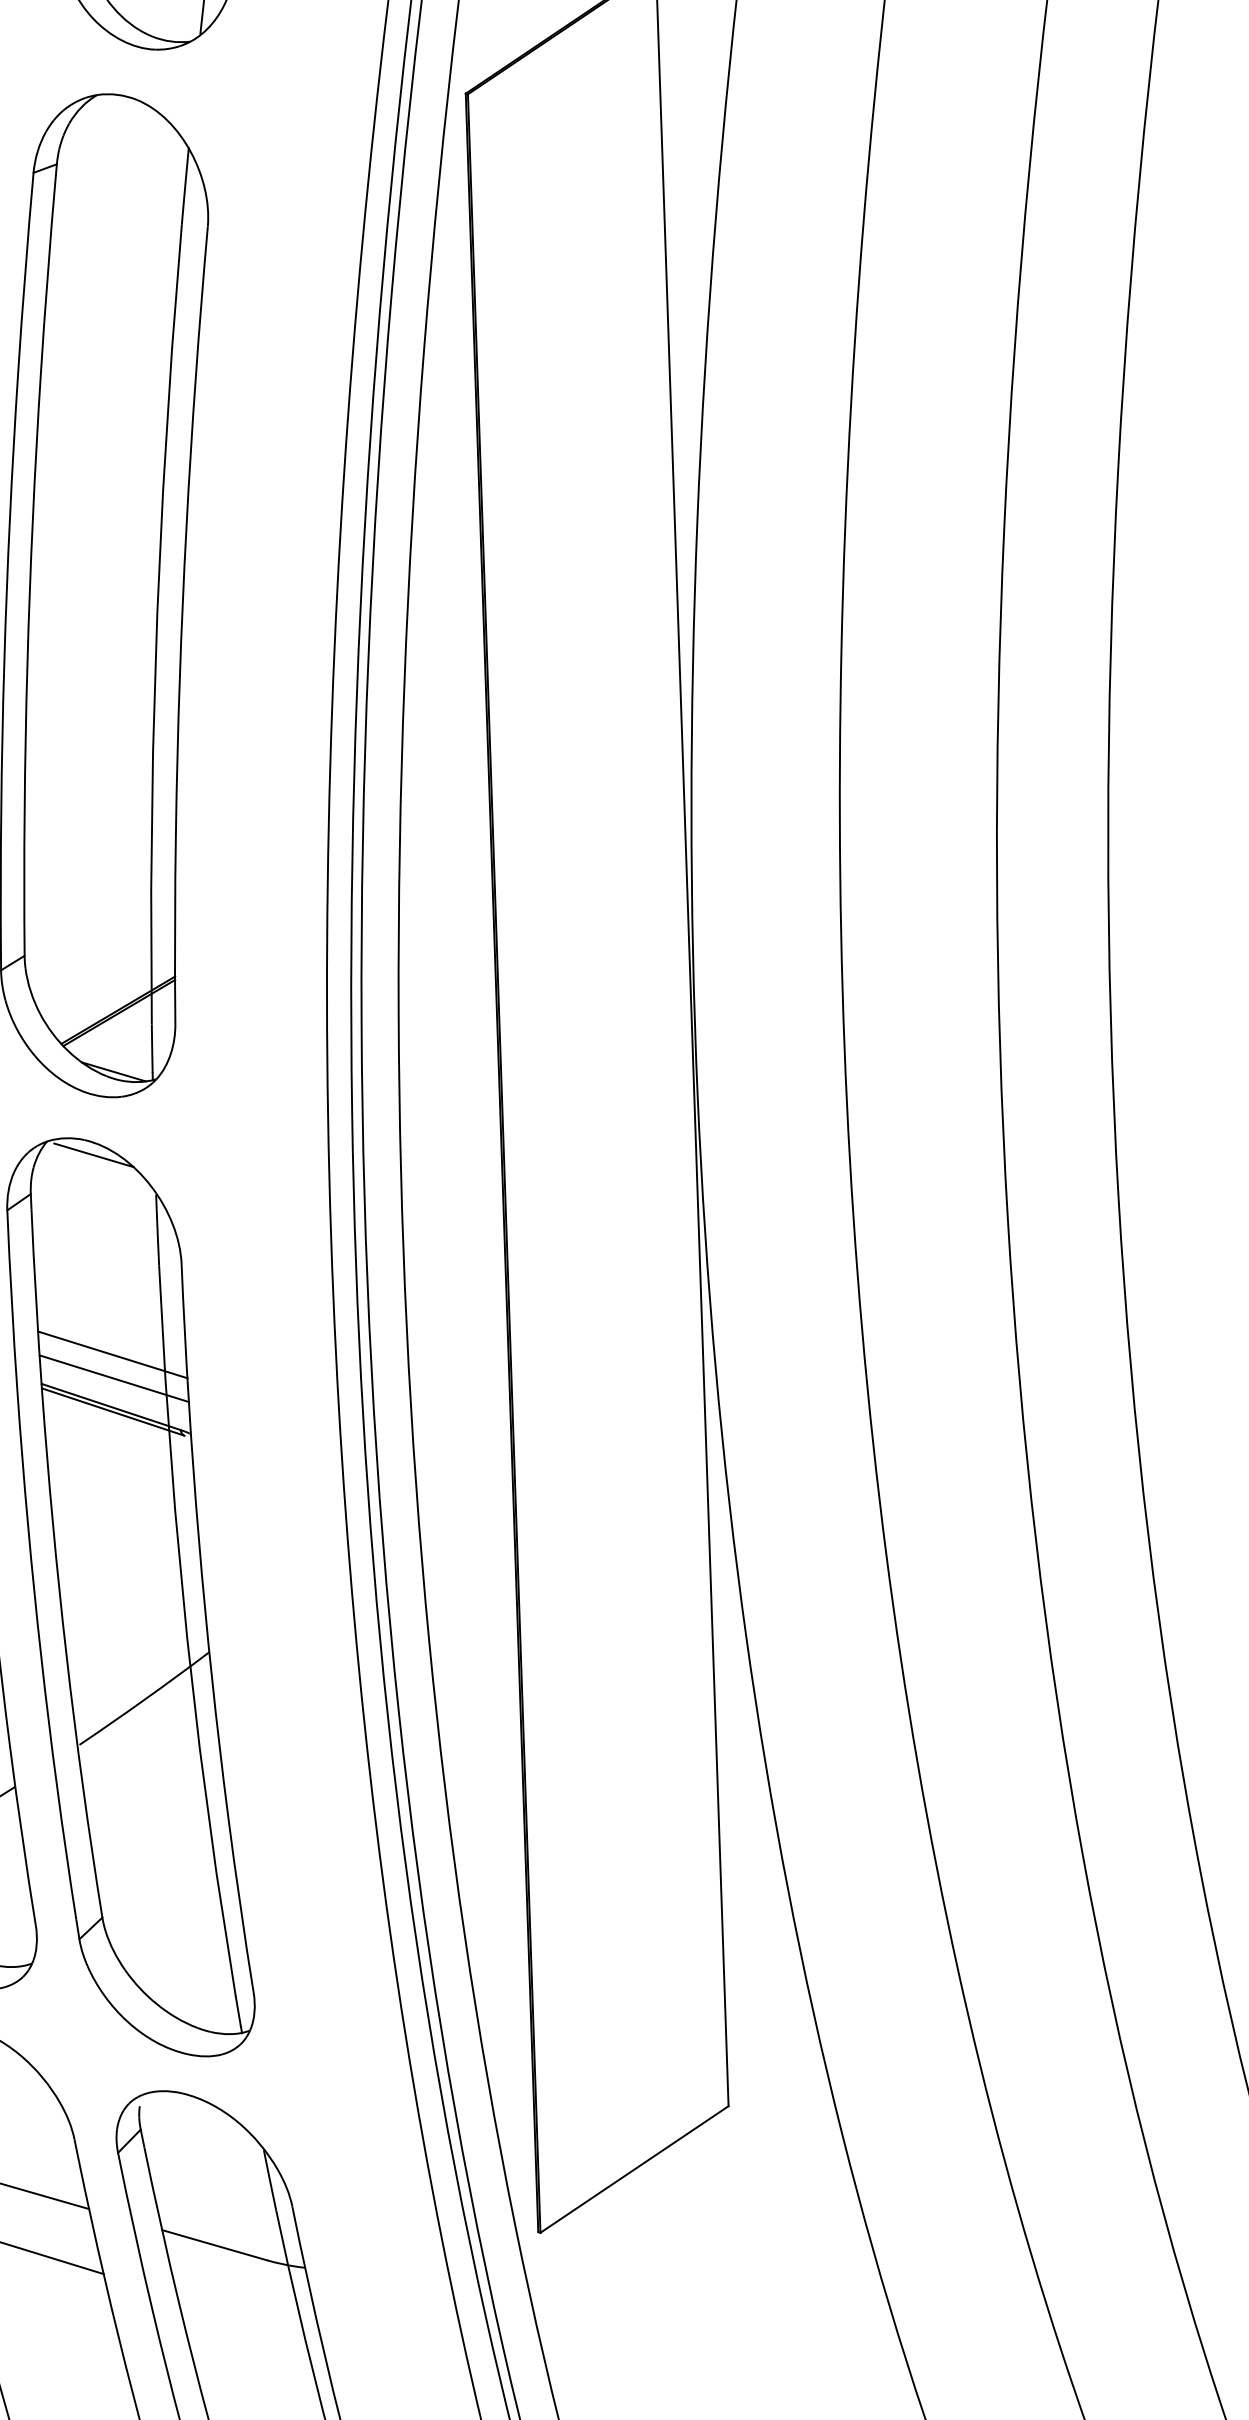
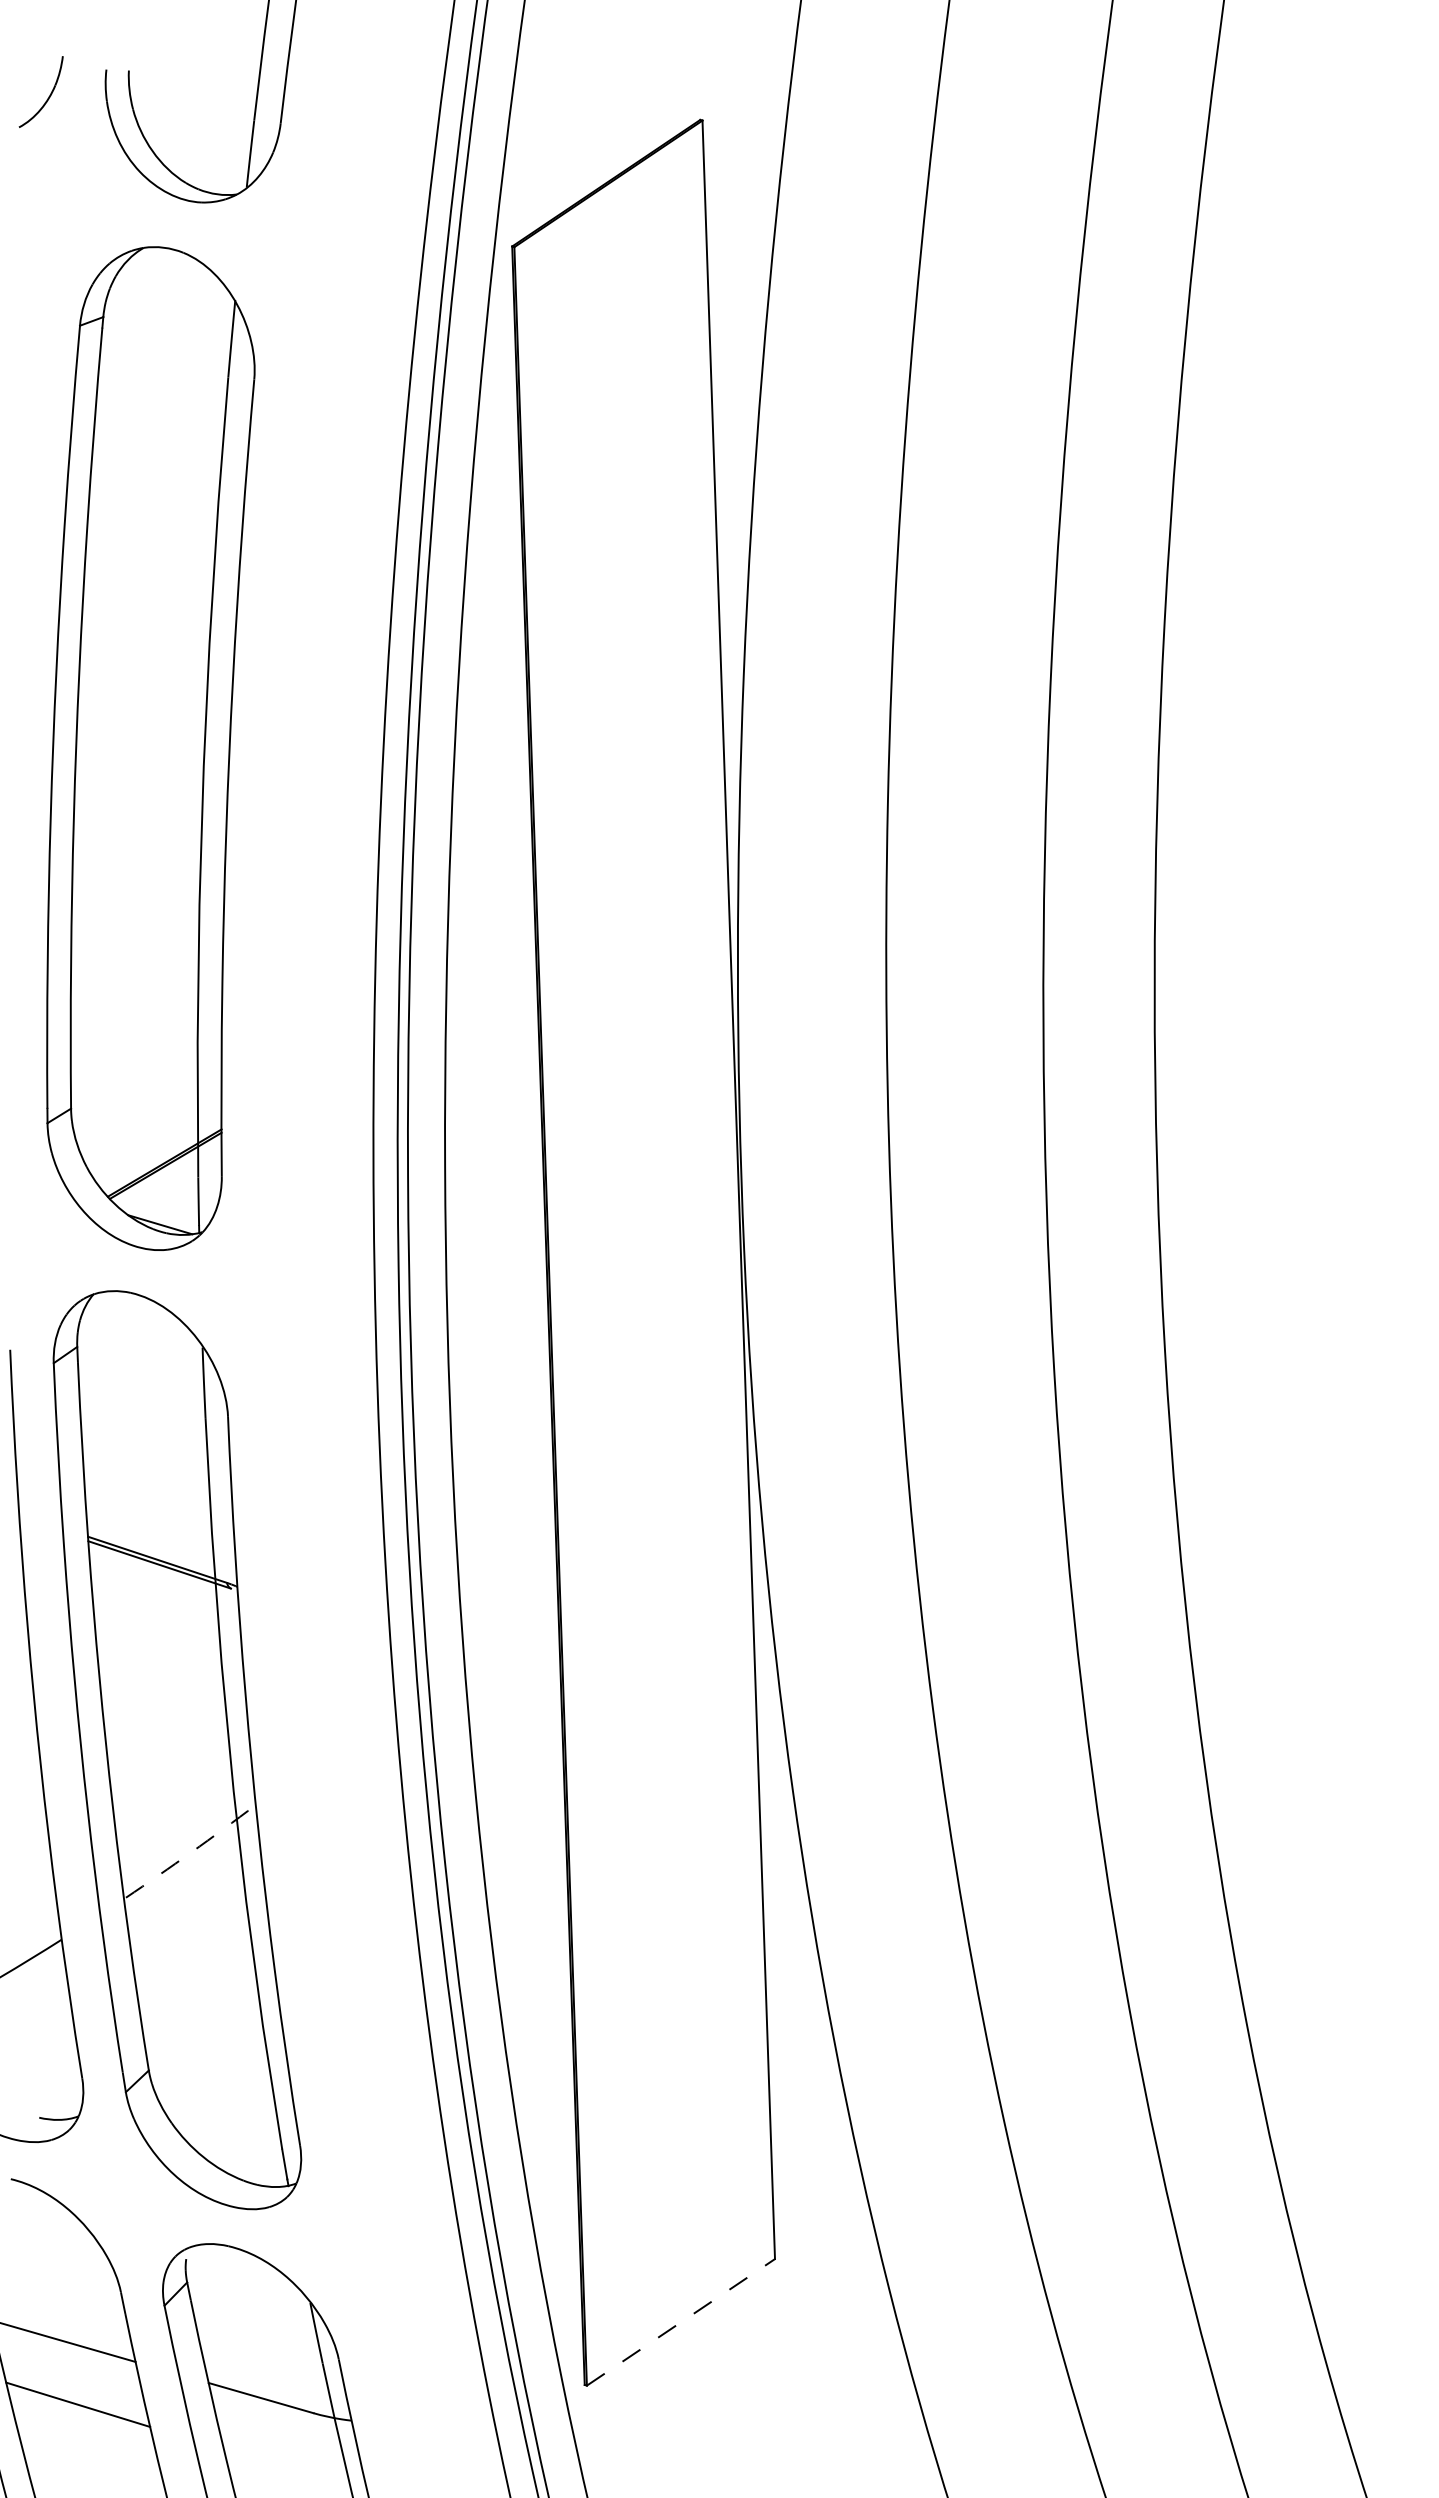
line: (94, 1155) -> (140, 1308), removed
line: (112, 1354) -> (158, 1507), removed
line: (114, 1378) -> (160, 1531), removed
arc: (145, 1699) -> (191, 1852), solid -> dashed
line: (635, 2169) -> (681, 2322), solid -> dashed

